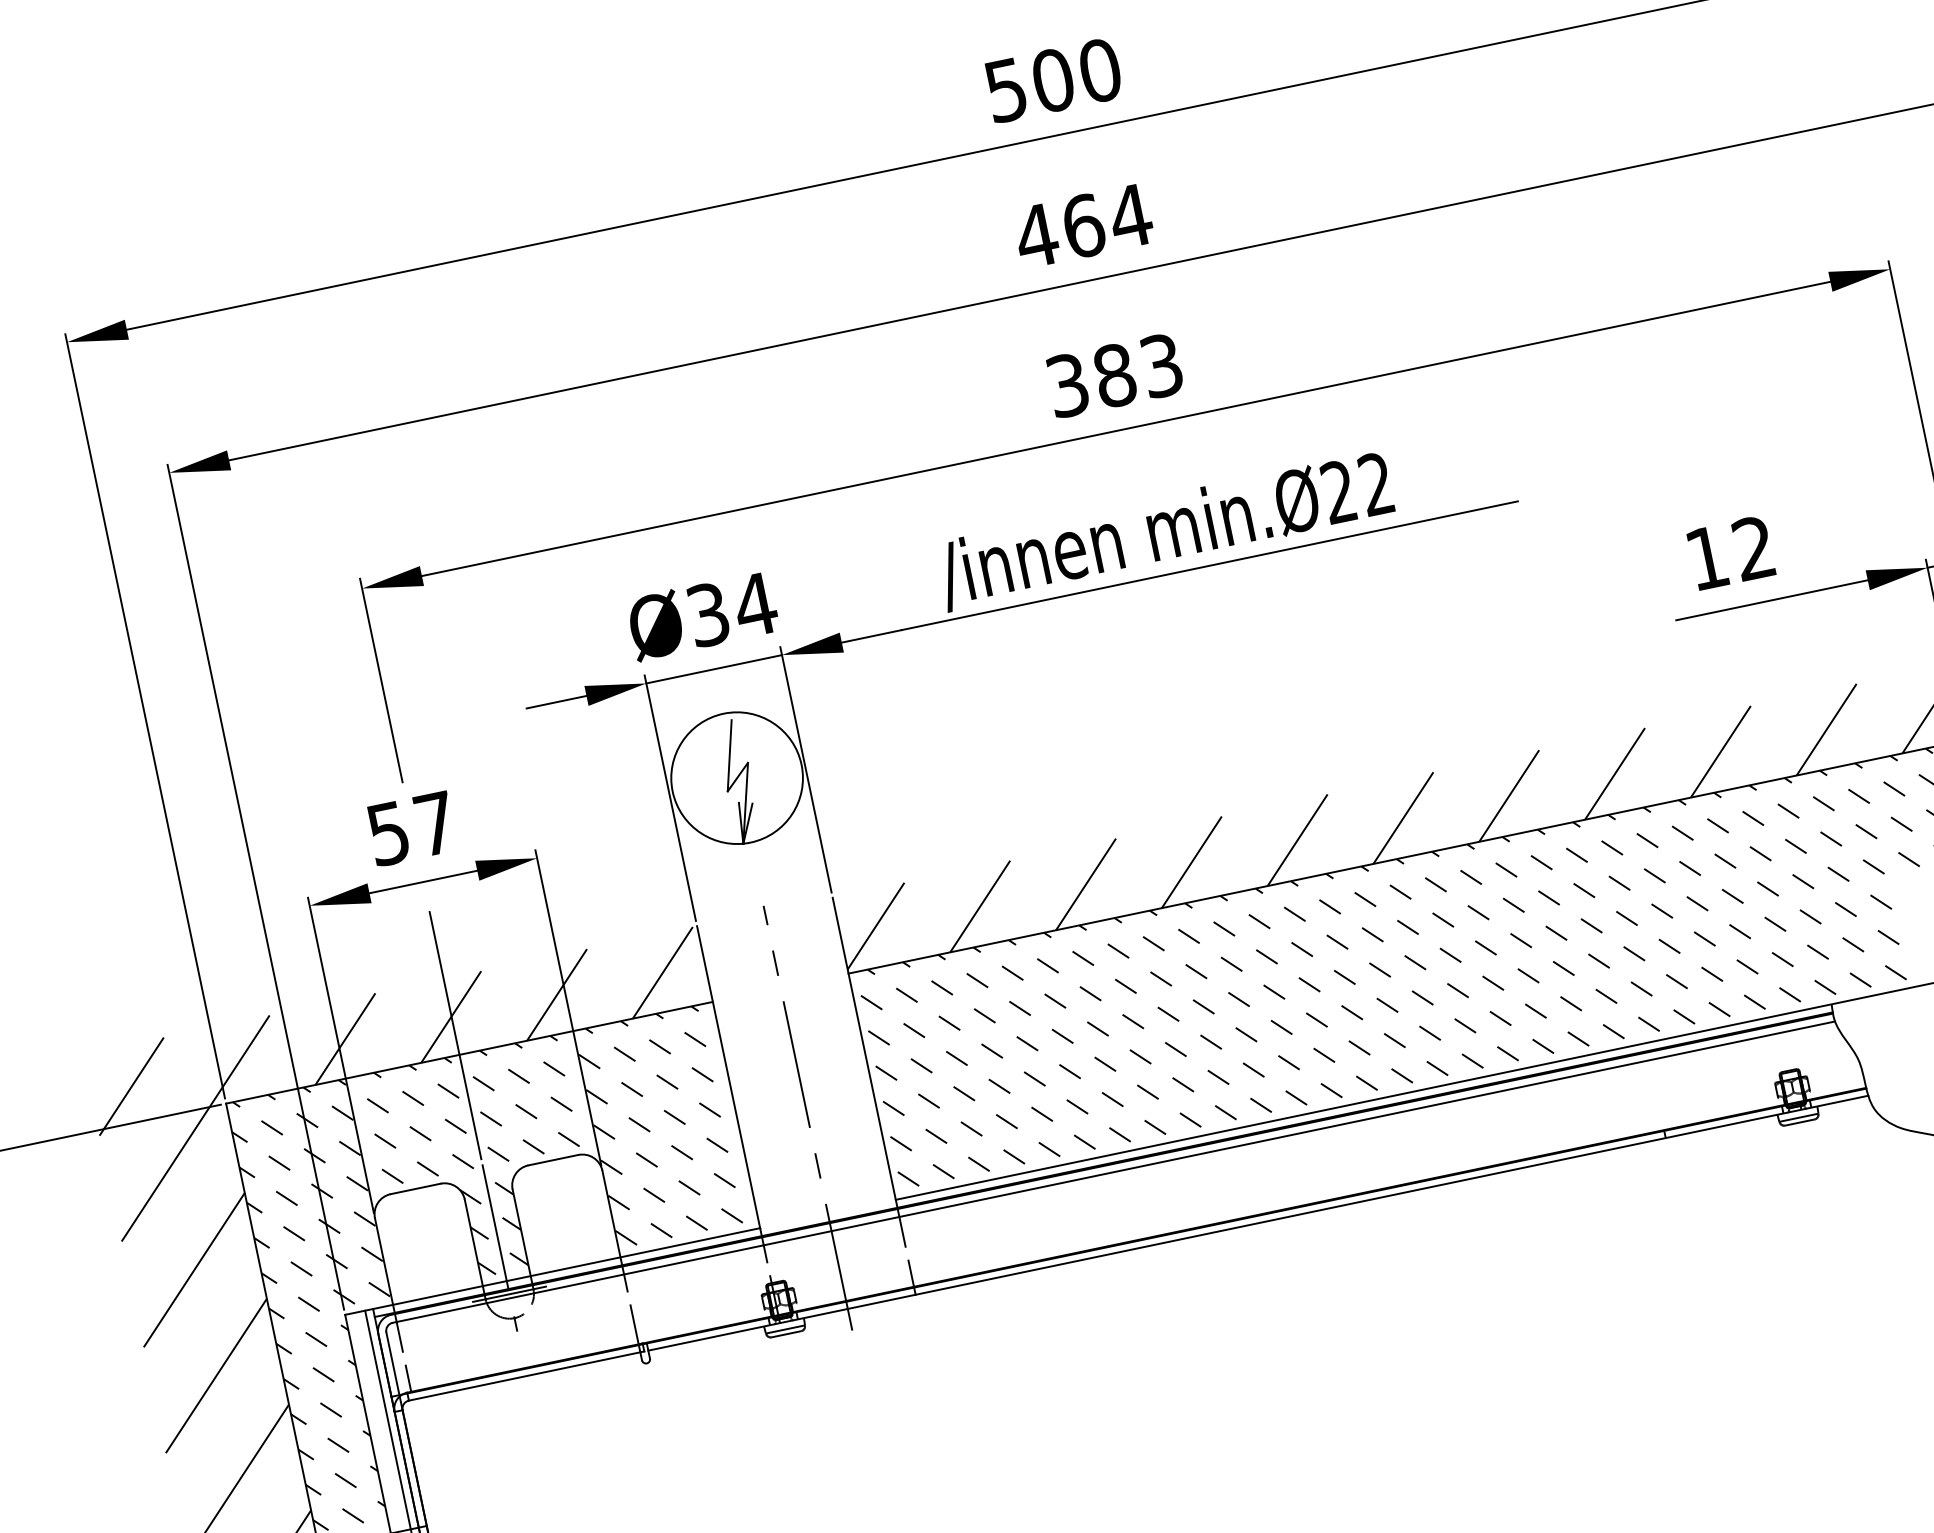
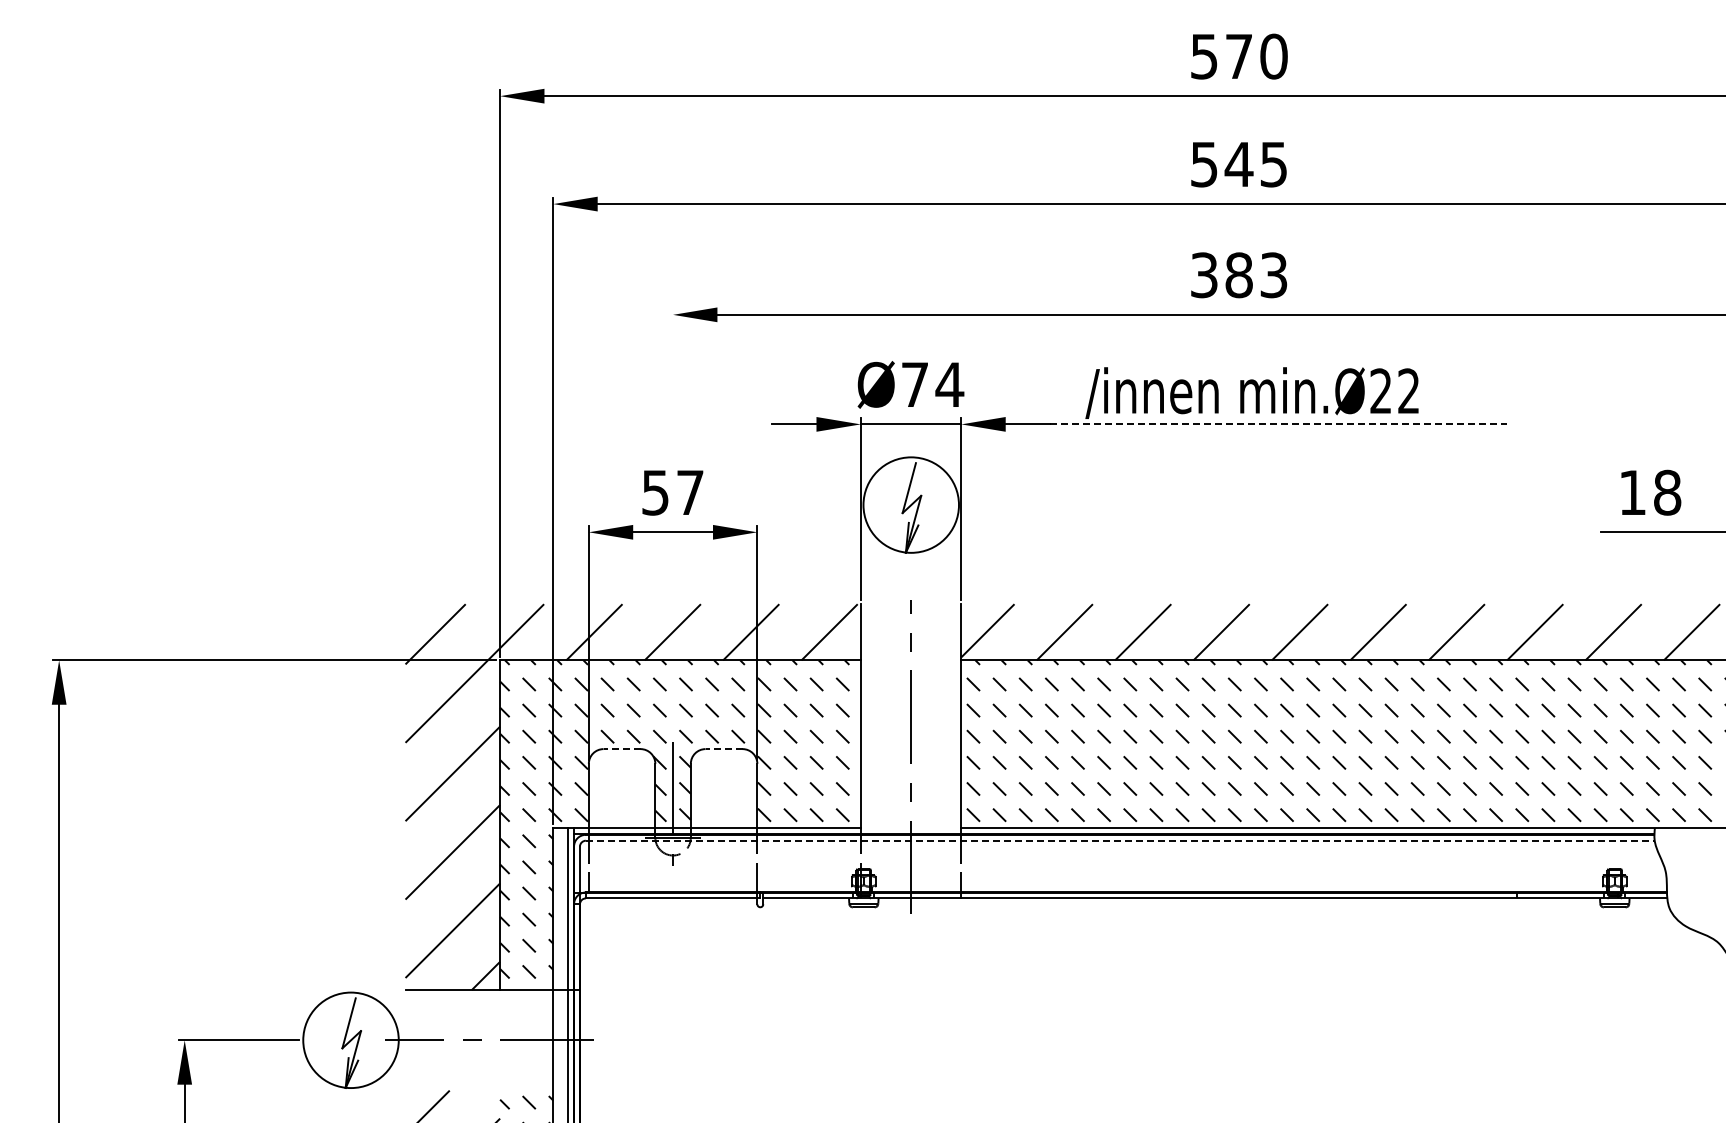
text: (1052, 80) -> (1238, 56), 500 -> 570
text: (1082, 226) -> (1238, 164), 464 -> 545
text: (1754, 547) -> (1667, 492), 12 -> 18
line: (1209, 565) -> (1278, 424), solid -> dashed
text: (708, 614) -> (915, 384), Ø34 -> Ø74
line: (381, 679) -> (673, 382), removed
line: (455, 1034) -> (673, 645), removed
line: (552, 1160) -> (723, 749), solid -> dashed
line: (1114, 1171) -> (1120, 840), solid -> dashed
line: (415, 1189) -> (621, 749), solid -> dashed

